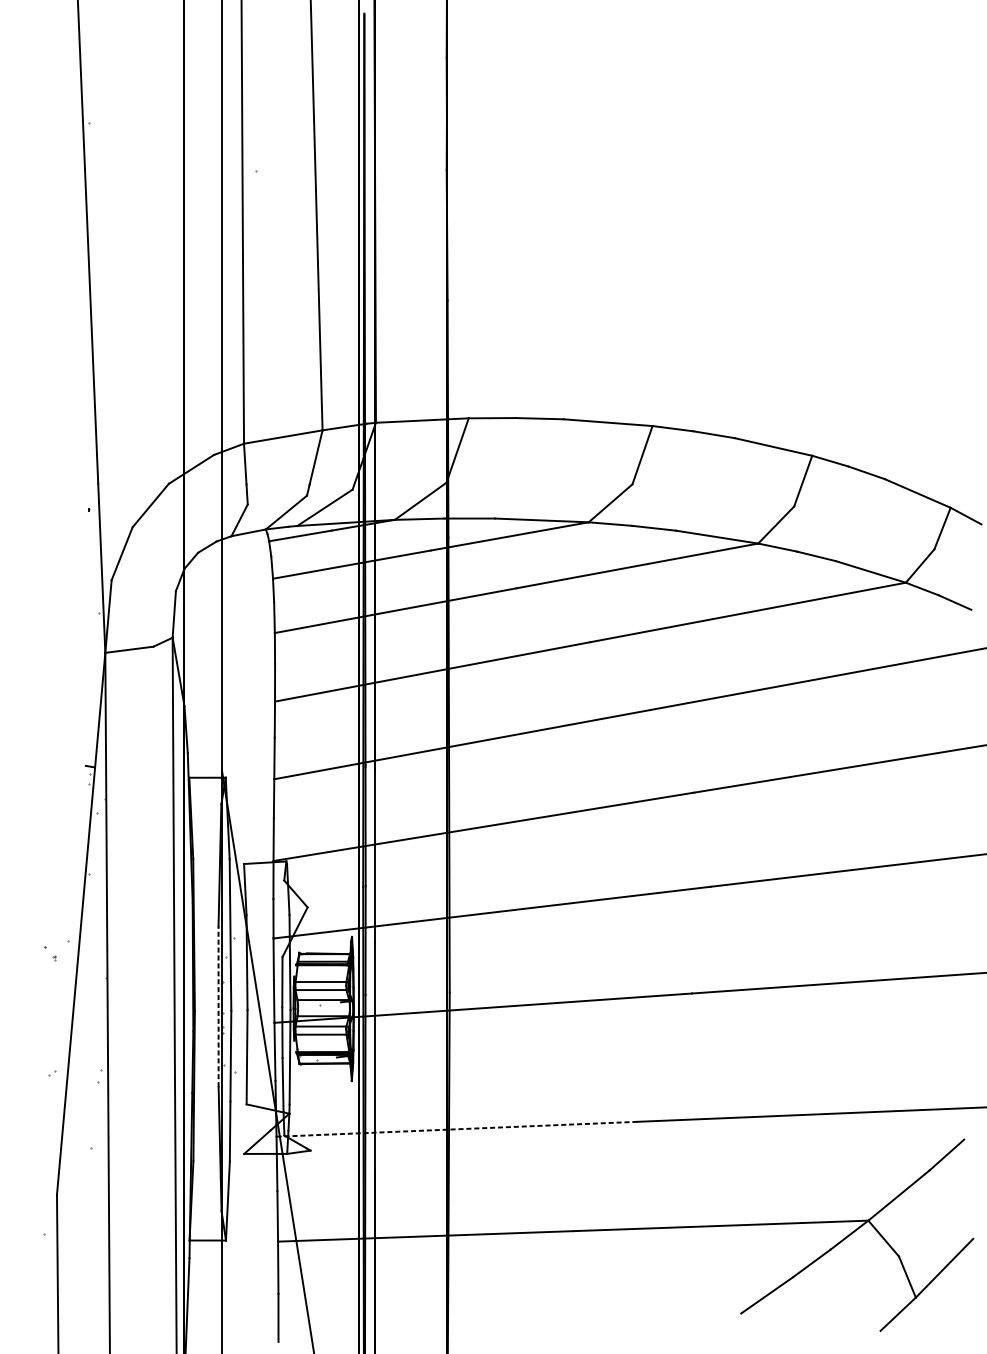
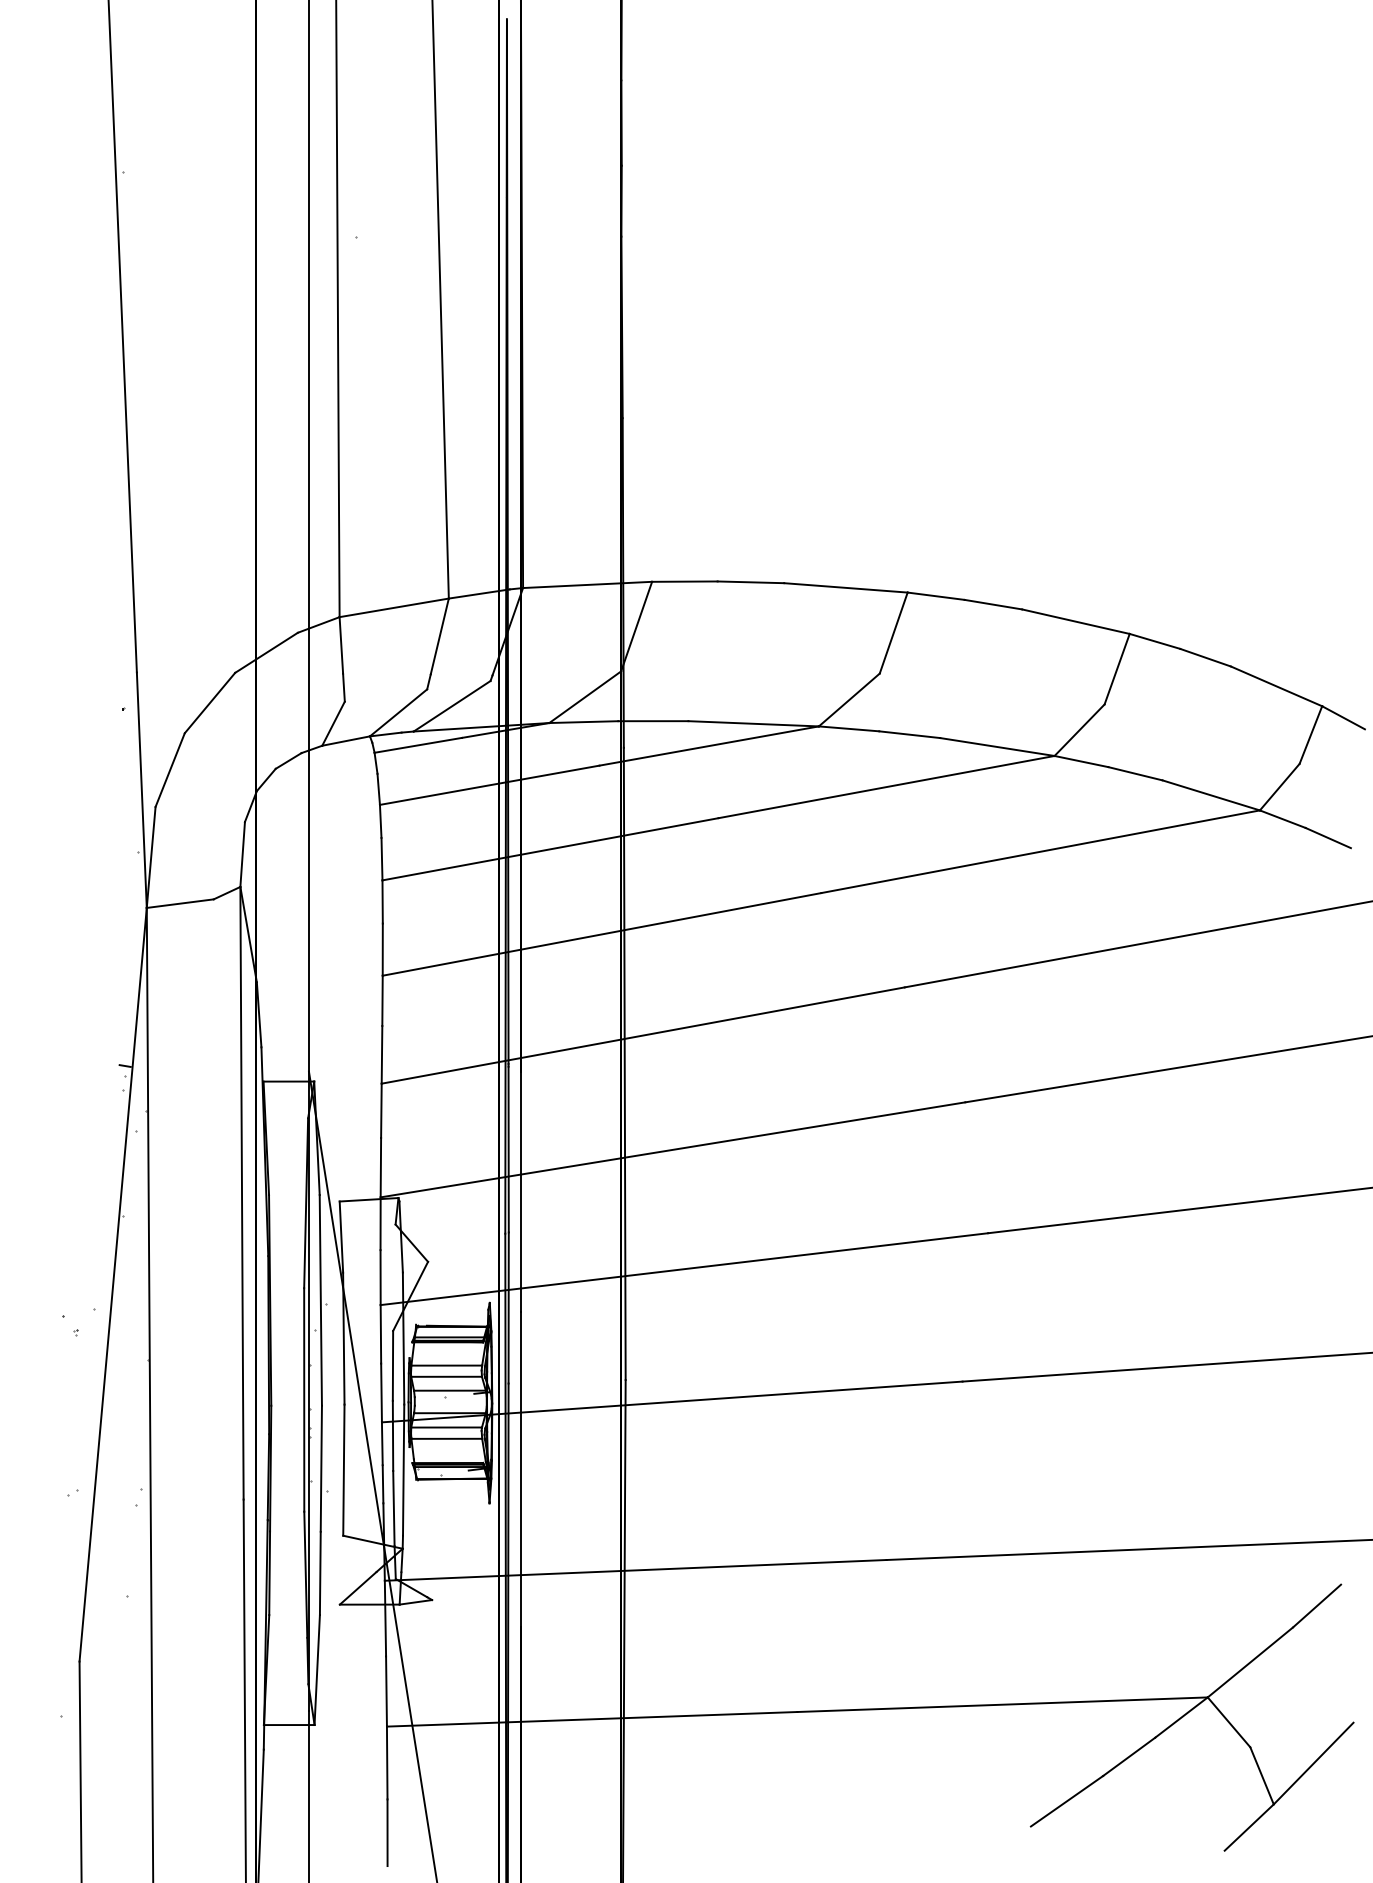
line: (218, 1007) -> (304, 1400), dashed -> solid
line: (456, 1129) -> (635, 1570), dashed -> solid

